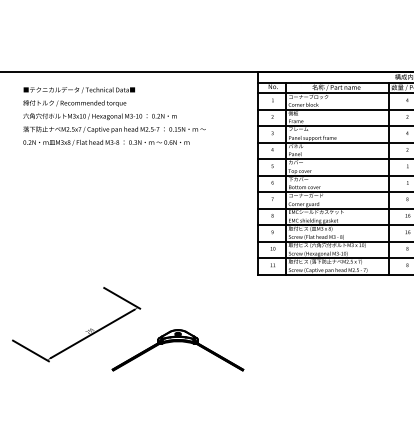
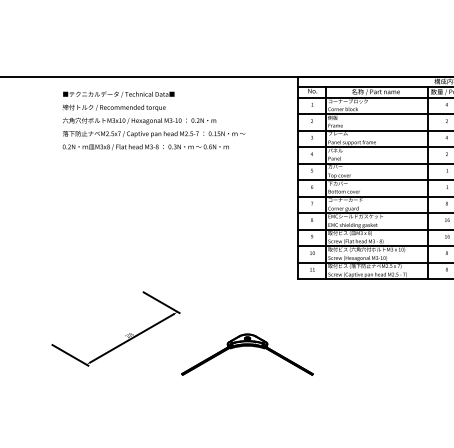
part: (178, 342) -> (247, 346), moved

